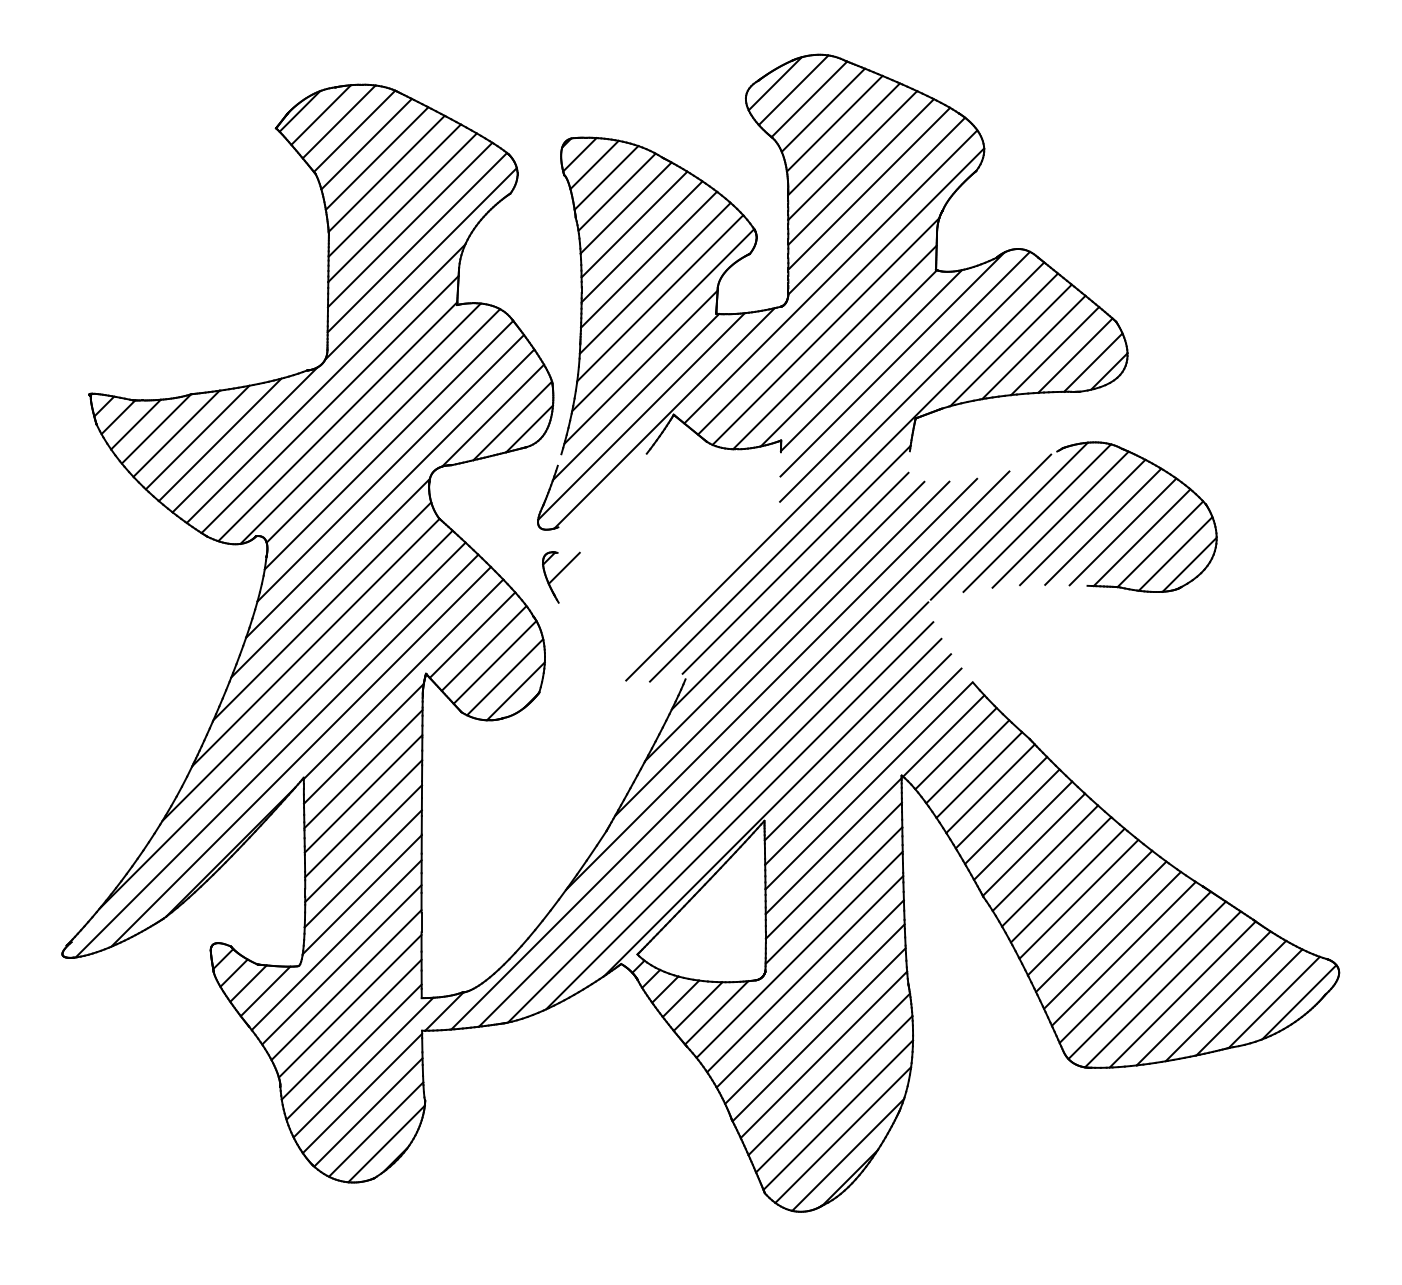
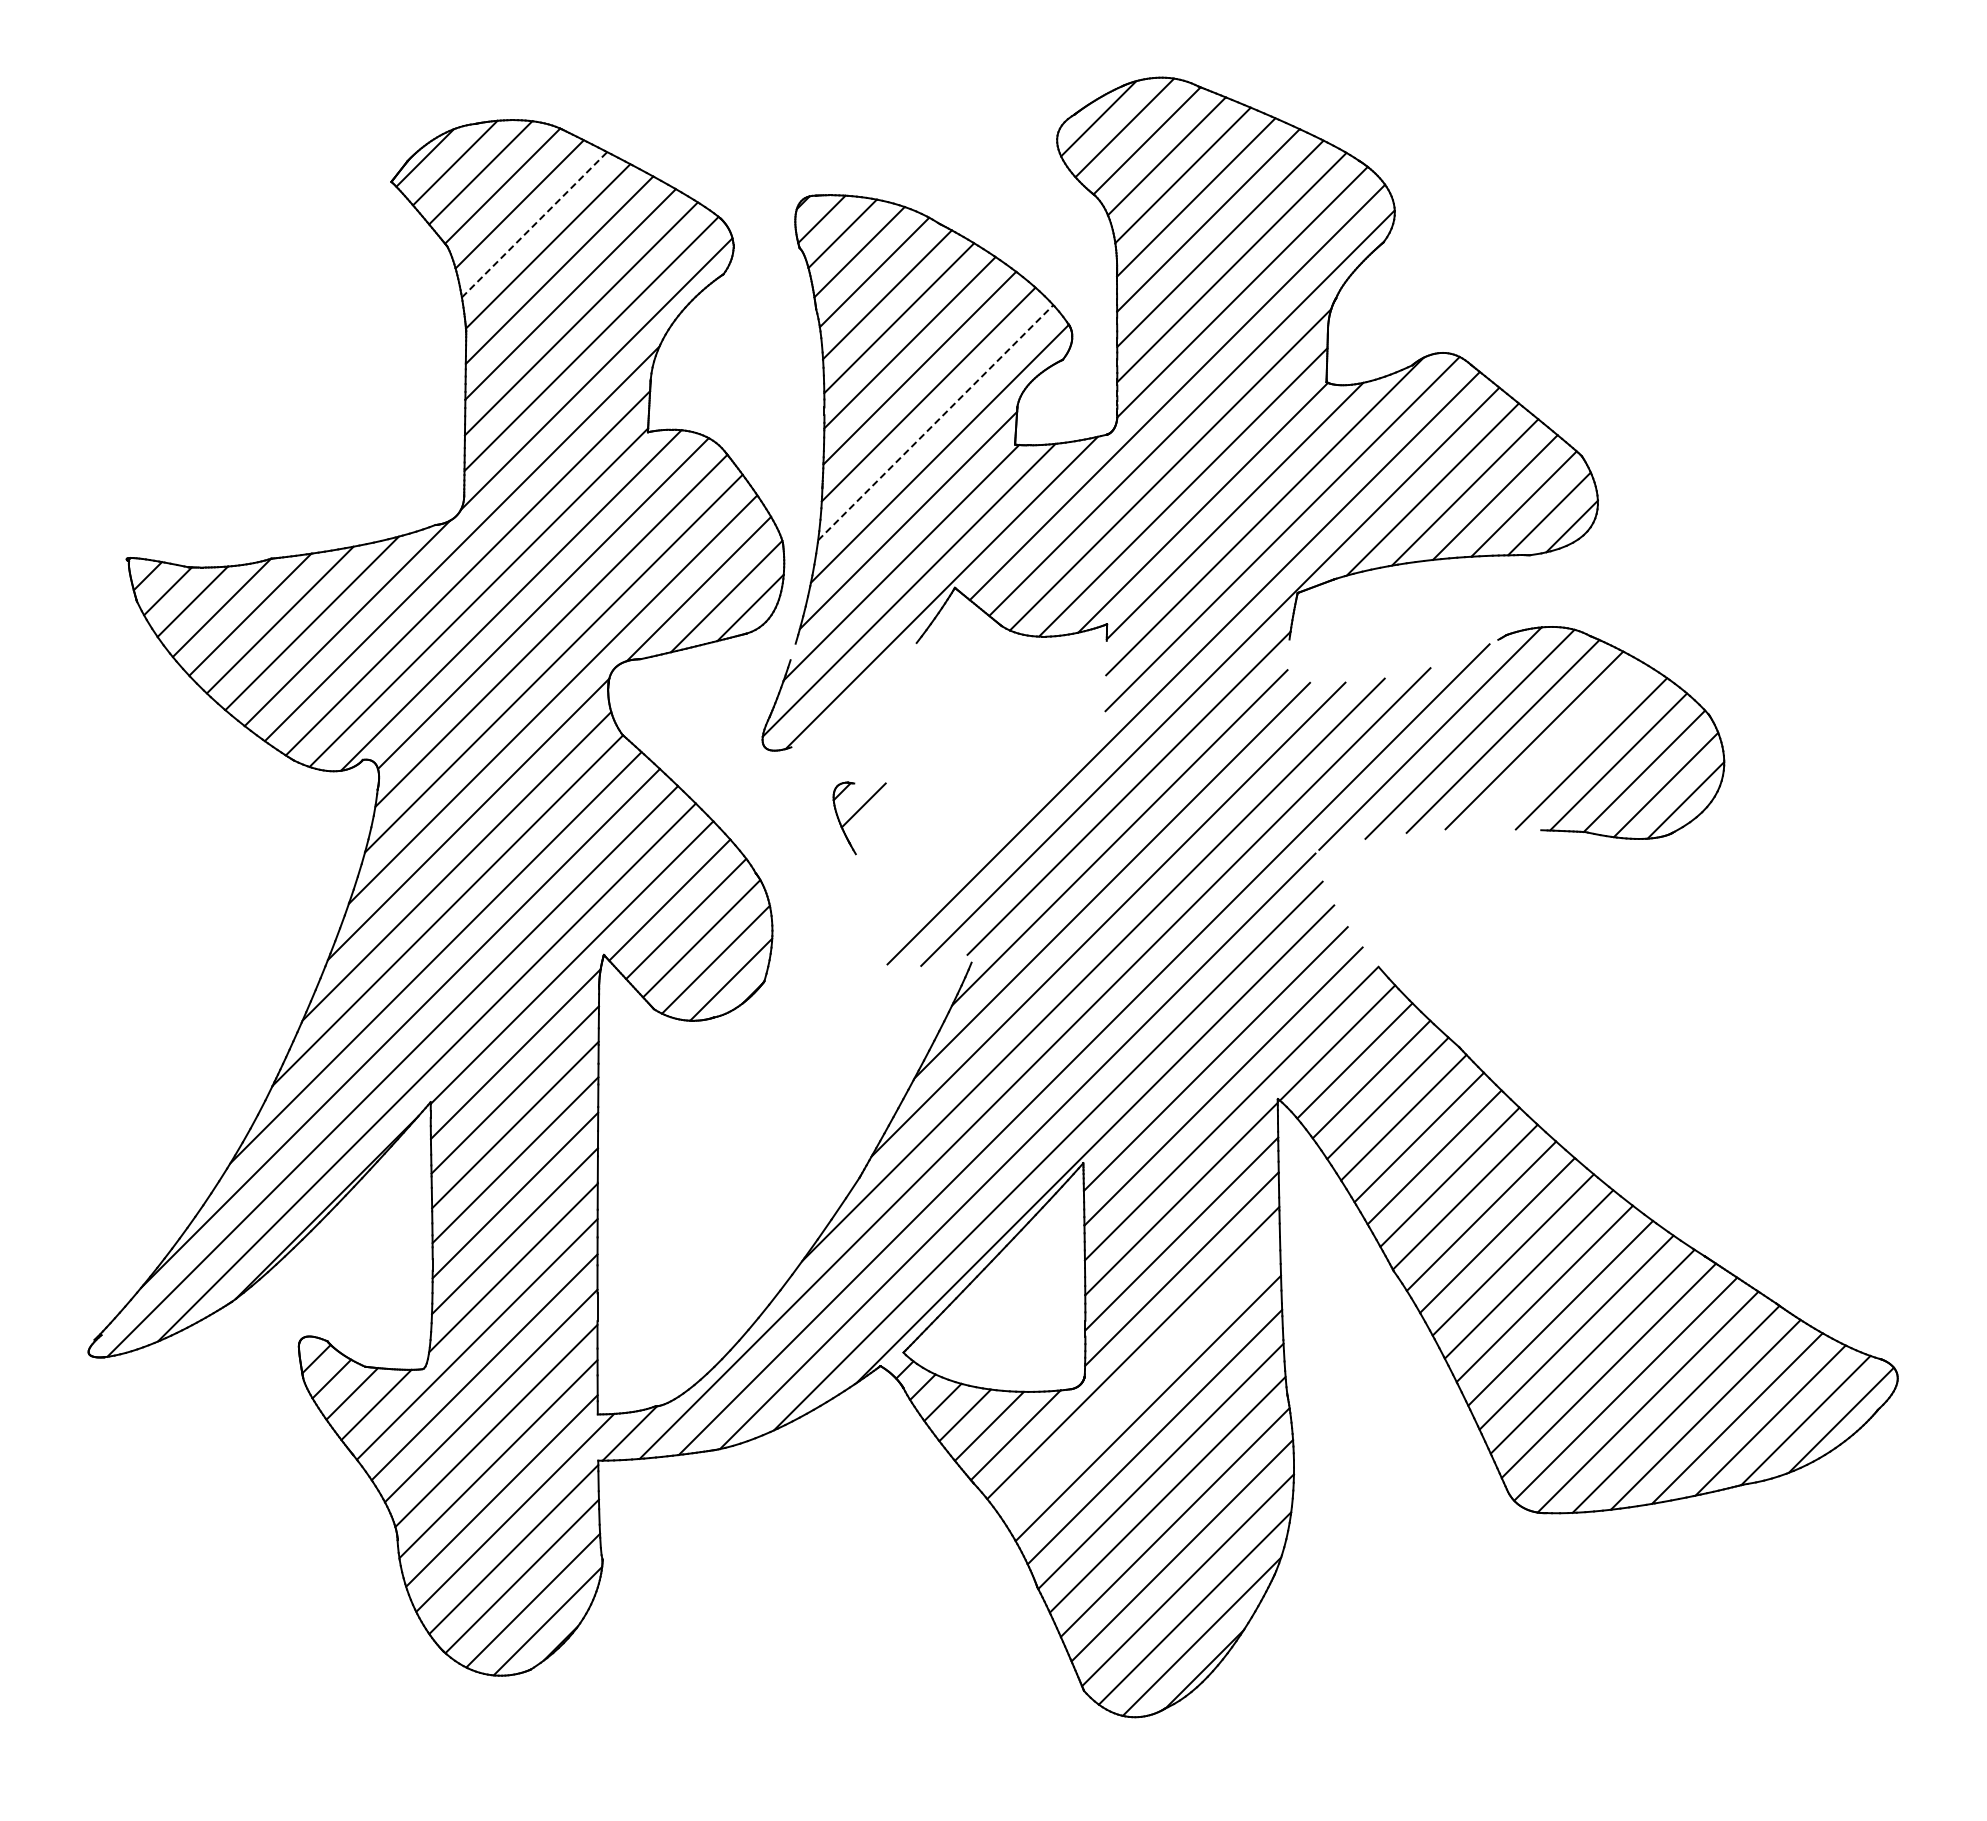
line: (377, 158) -> (534, 224), solid -> dashed
line: (660, 298) -> (936, 422), solid -> dashed
line: (1103, 526) -> (1563, 746), removed
part: (561, 577) -> (859, 818), moved
line: (805, 974) -> (1141, 1380), removed

